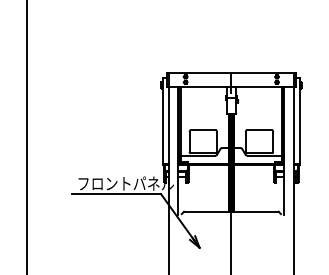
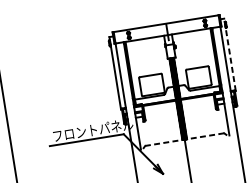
line: (300, 120) -> (230, 54), solid -> dashed
line: (230, 211) -> (183, 139), solid -> dashed

